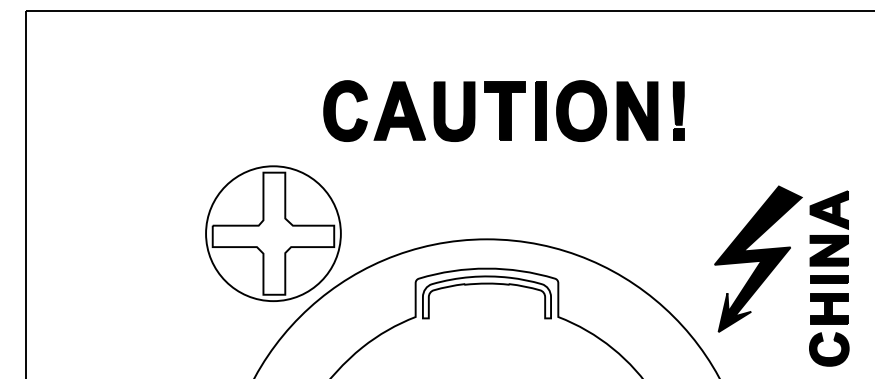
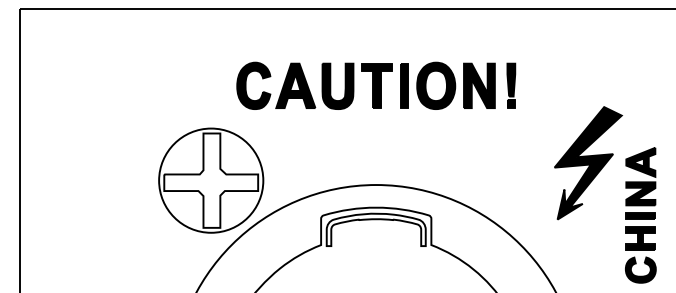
part: (503, 110) -> (375, 85), moved
part: (758, 258) -> (588, 162), moved

